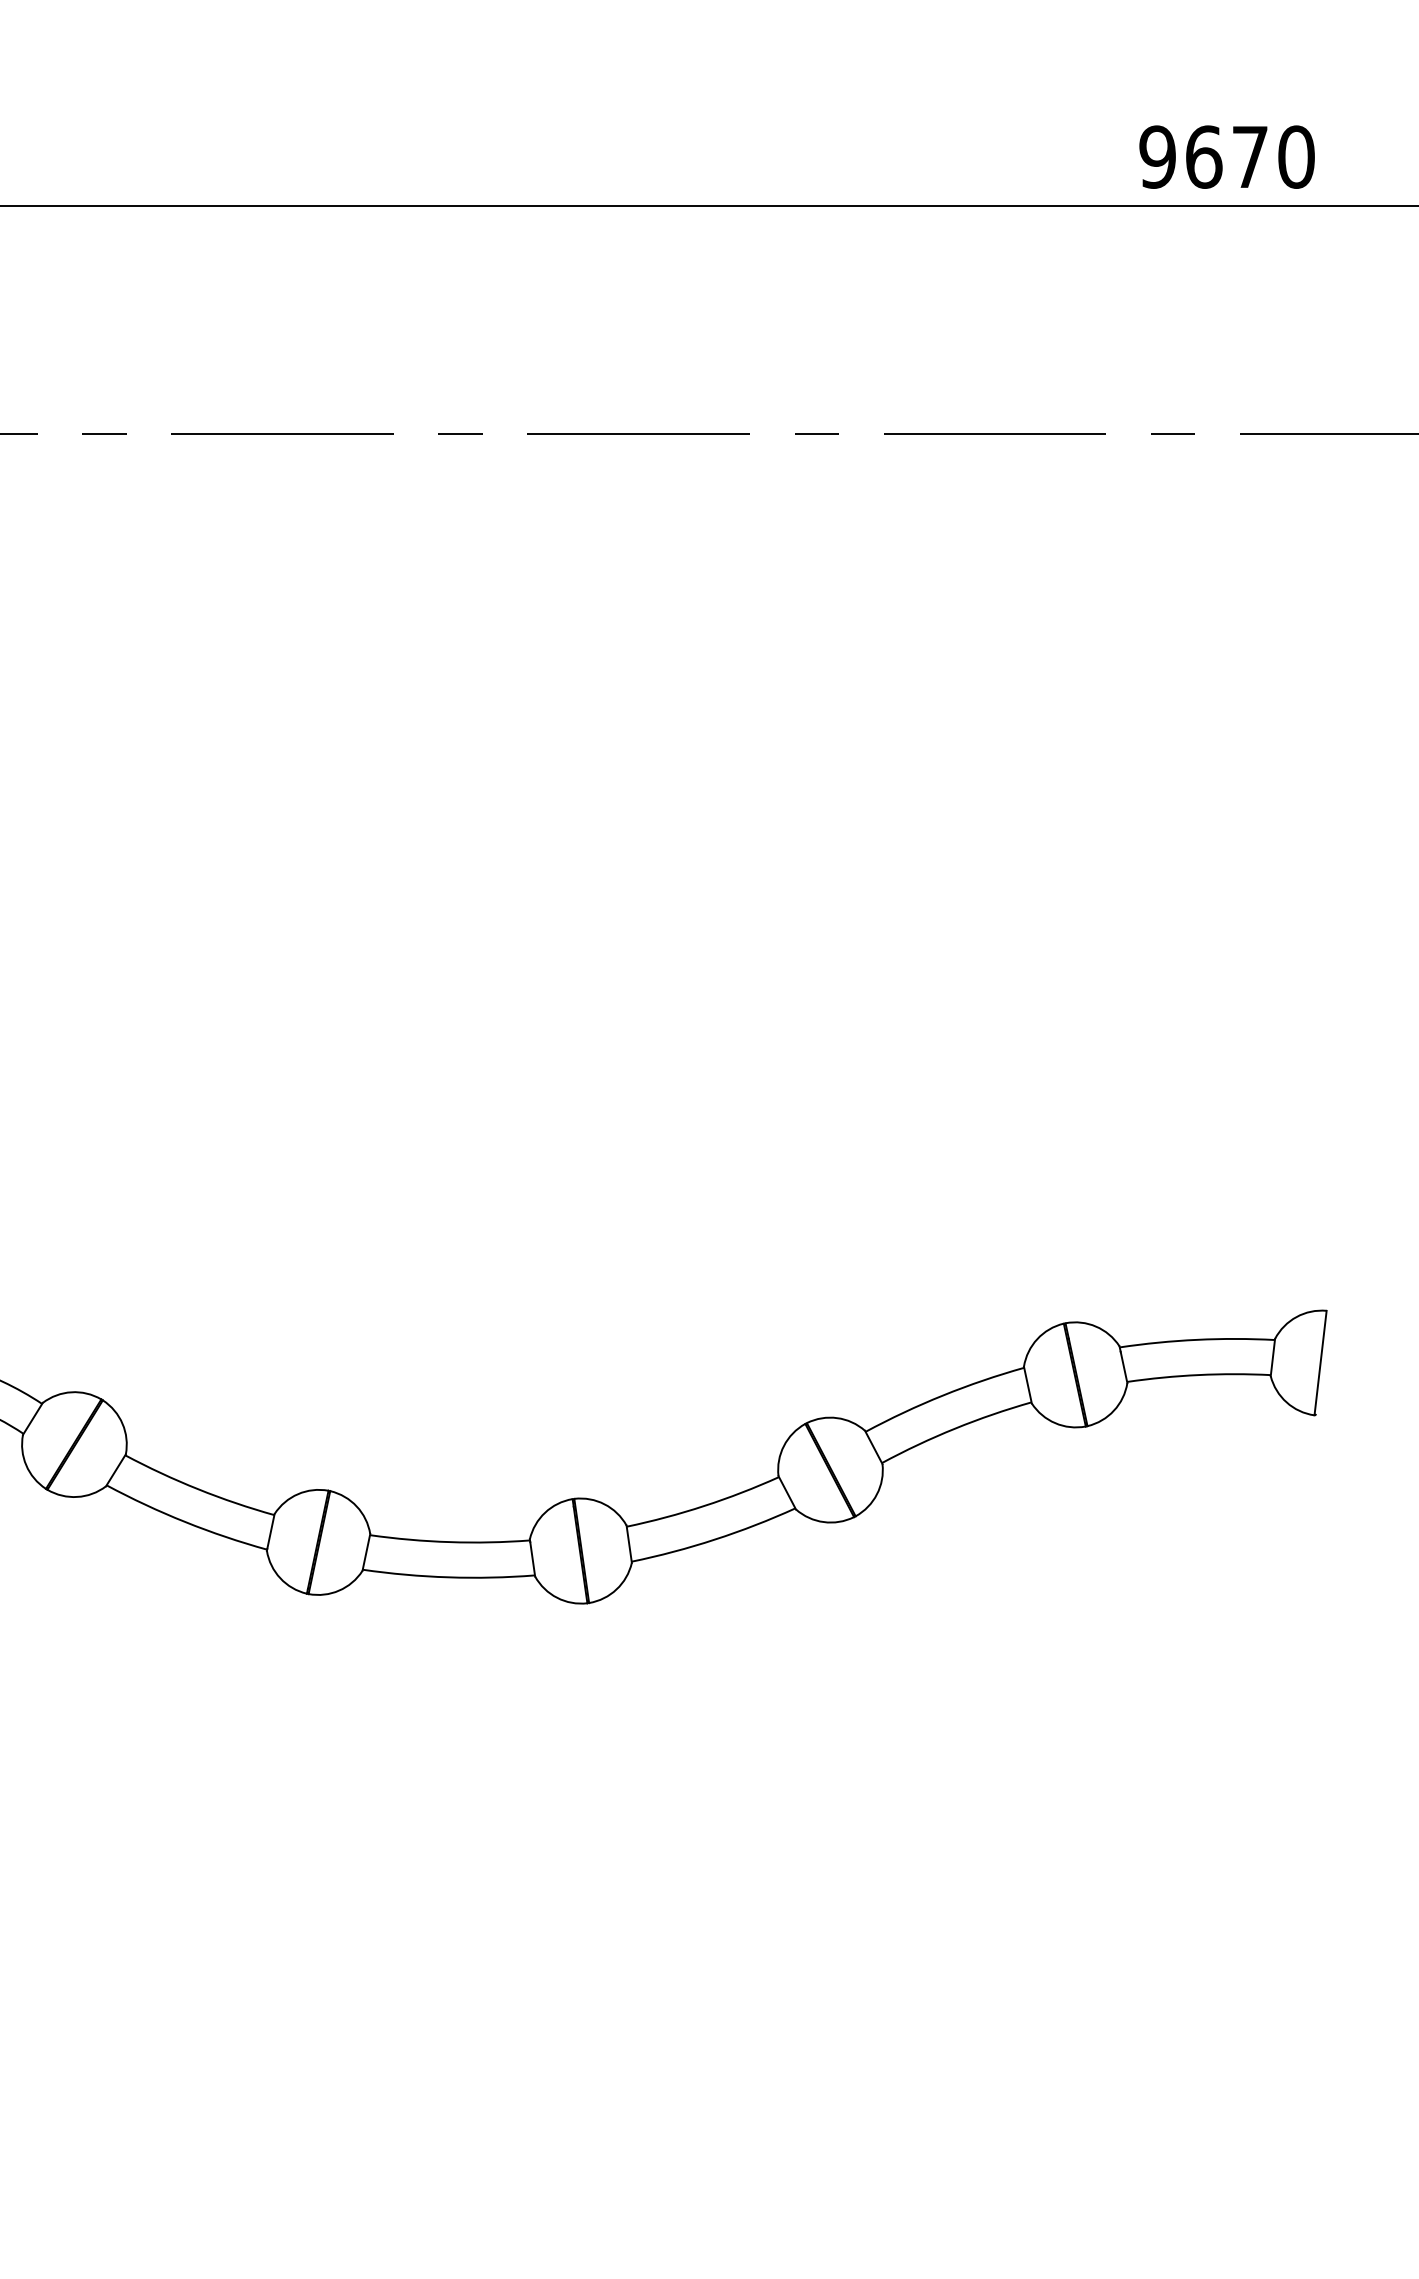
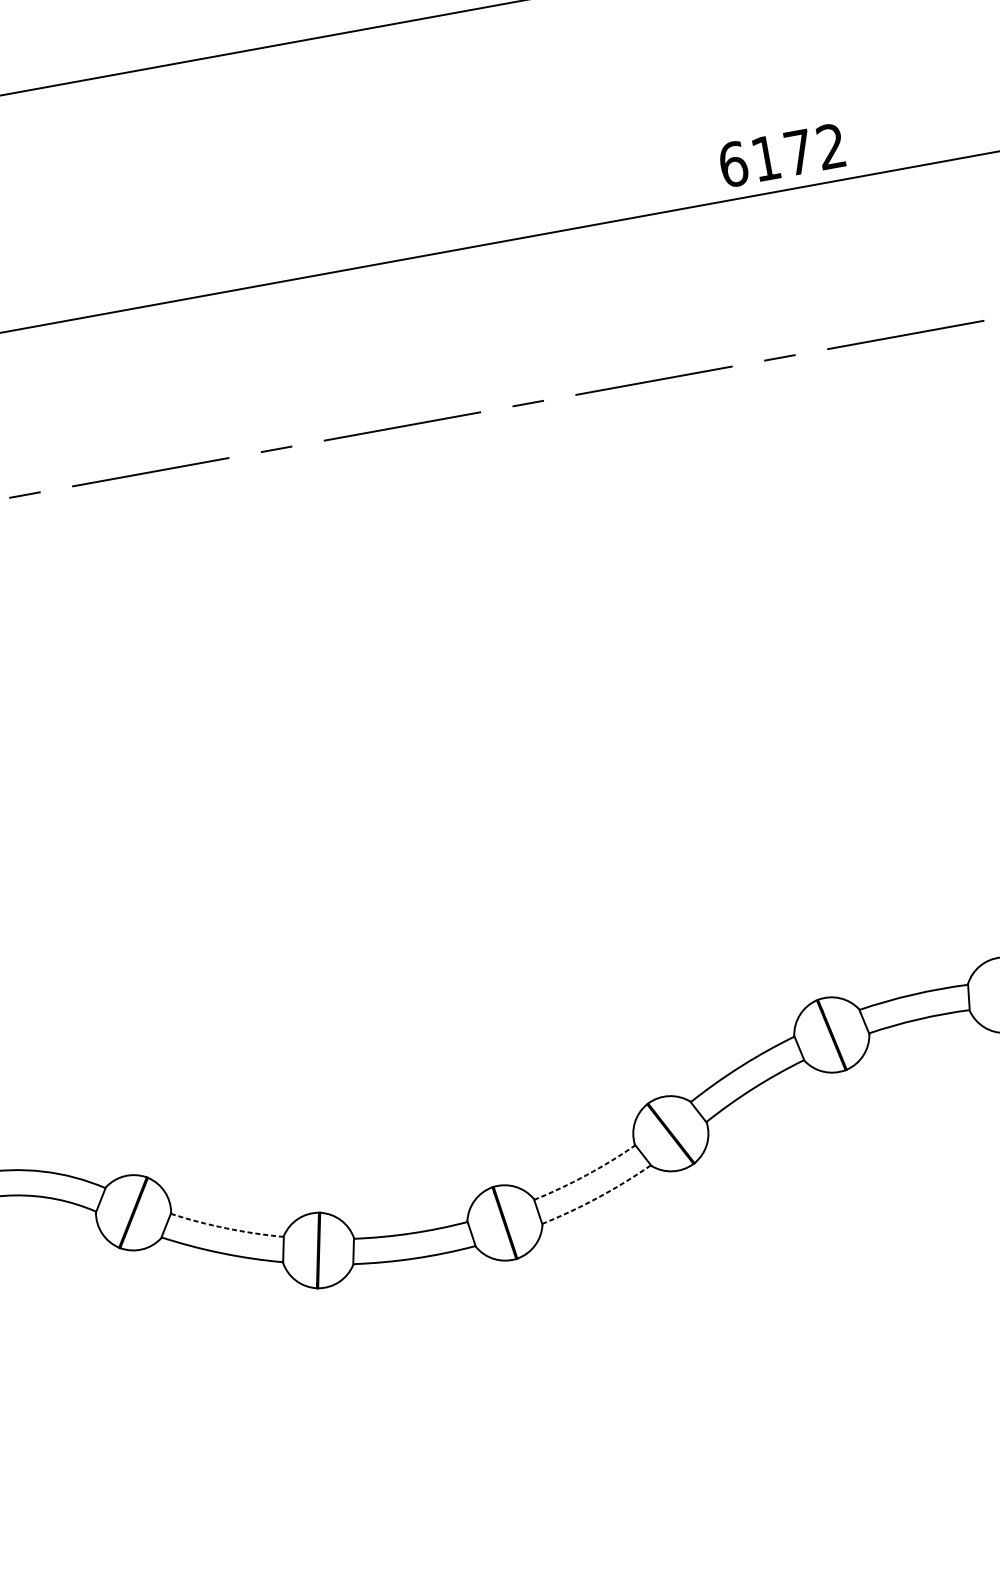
text: (1226, 156) -> (781, 155), 9670 -> 6172
arc: (198, 1489) -> (226, 1228), solid -> dashed
arc: (704, 1506) -> (586, 1175), solid -> dashed
arc: (715, 1539) -> (598, 1197), solid -> dashed

